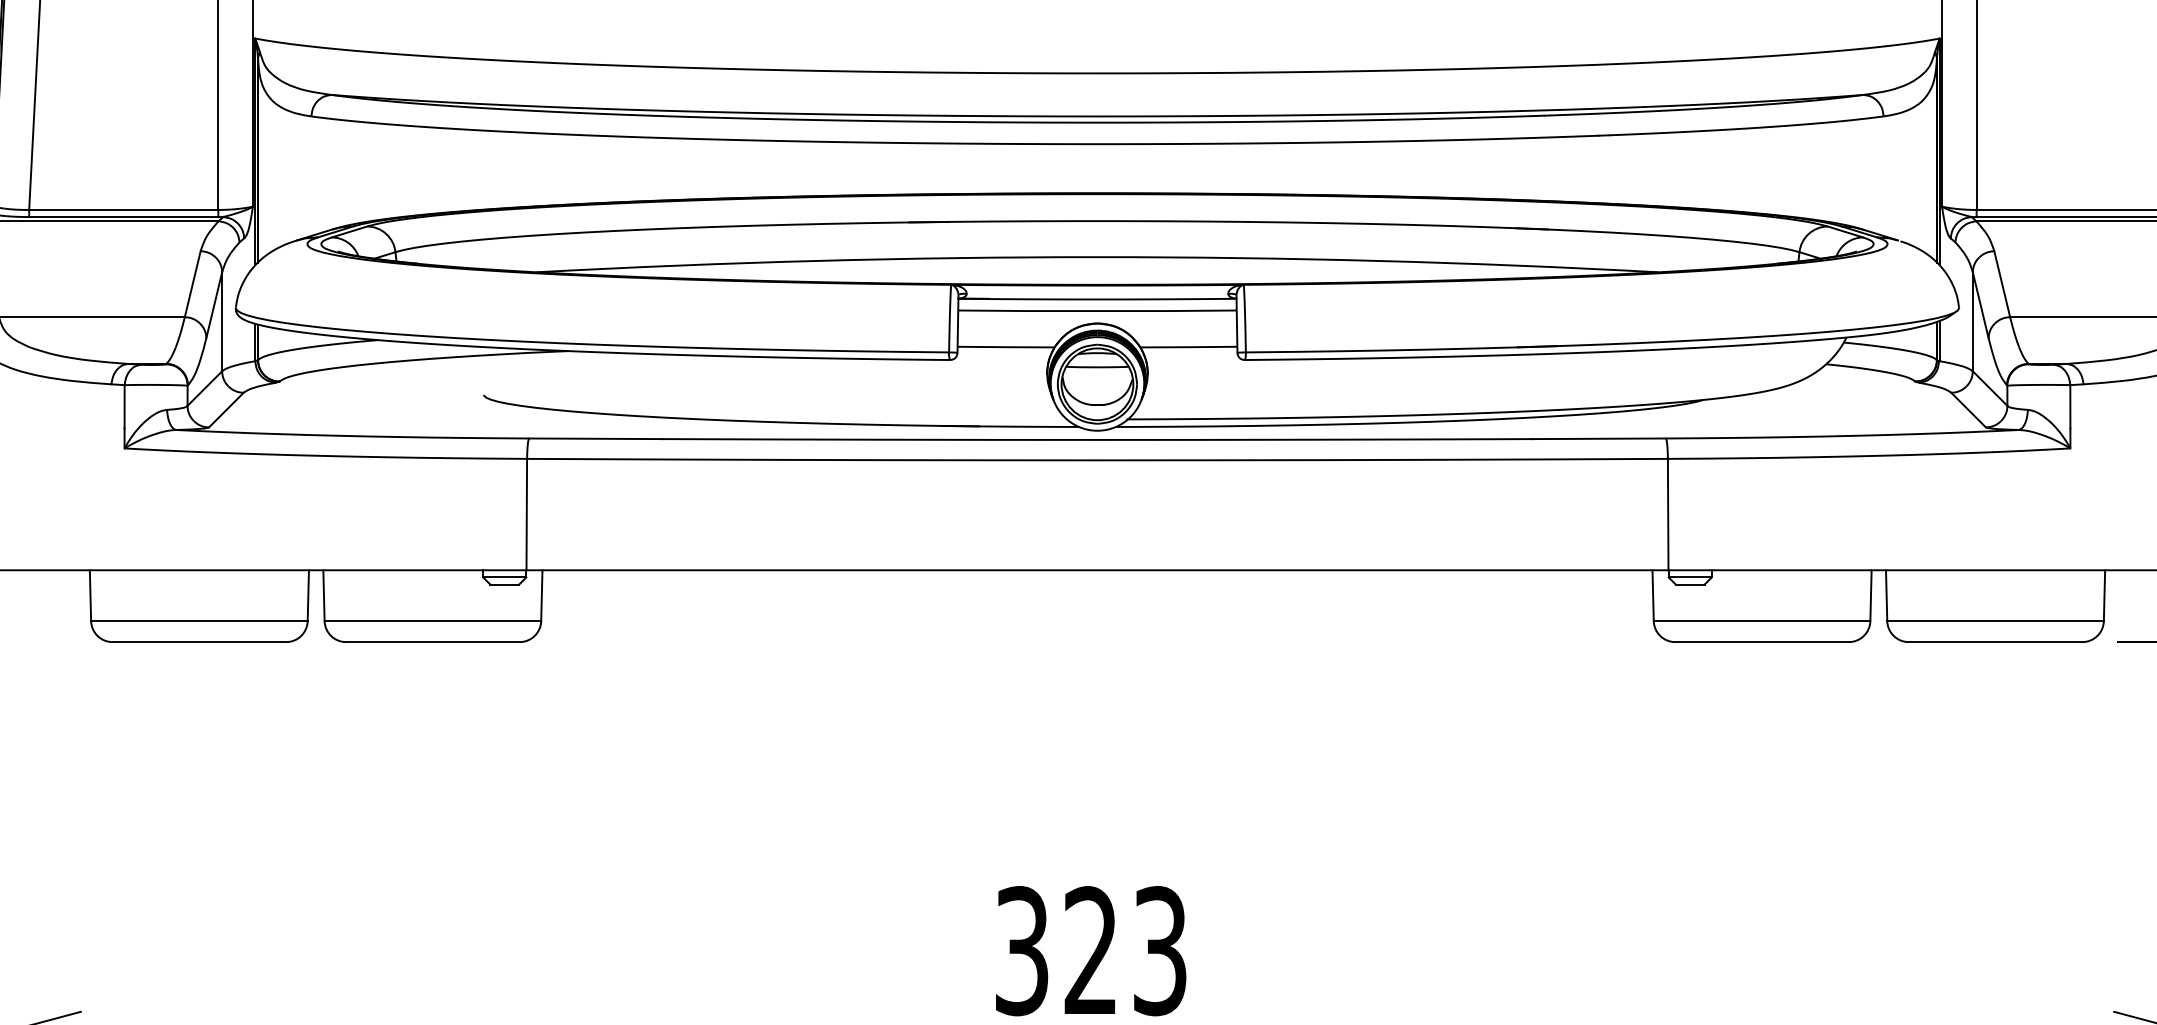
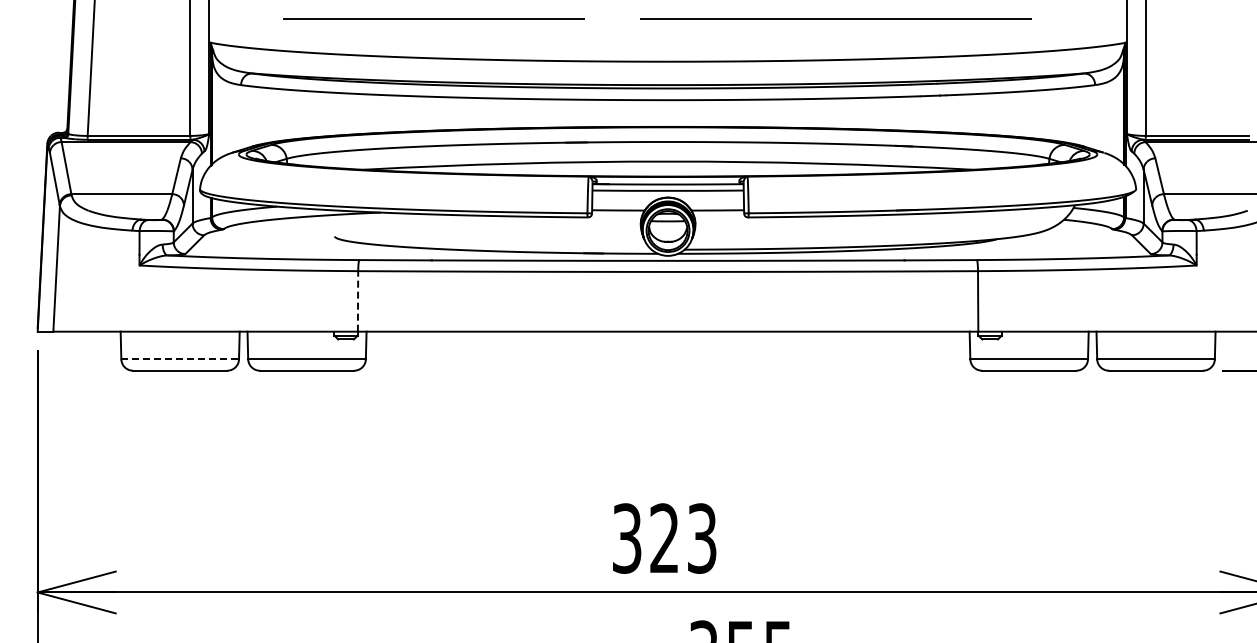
line: (527, 512) -> (358, 300), solid -> dashed
line: (200, 621) -> (180, 359), solid -> dashed

